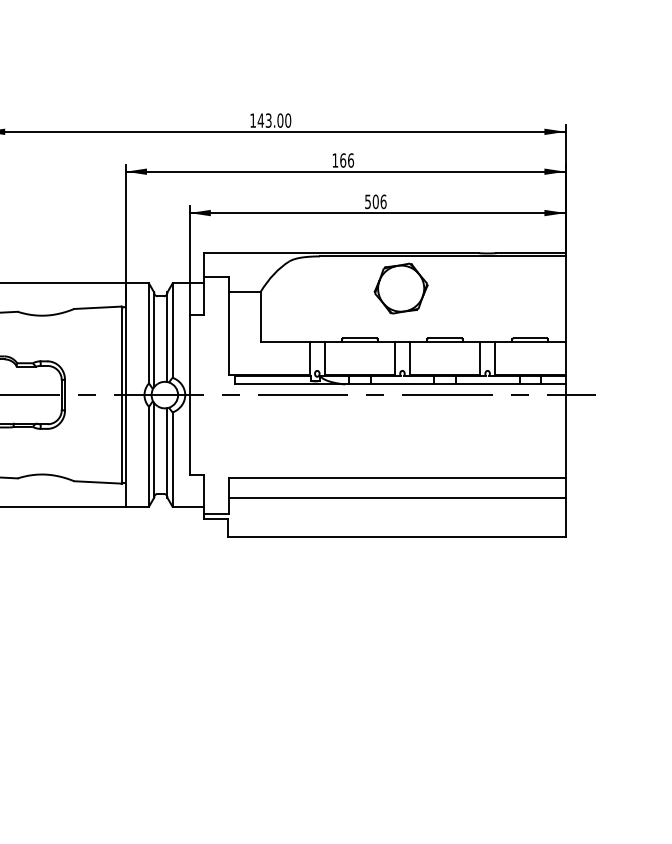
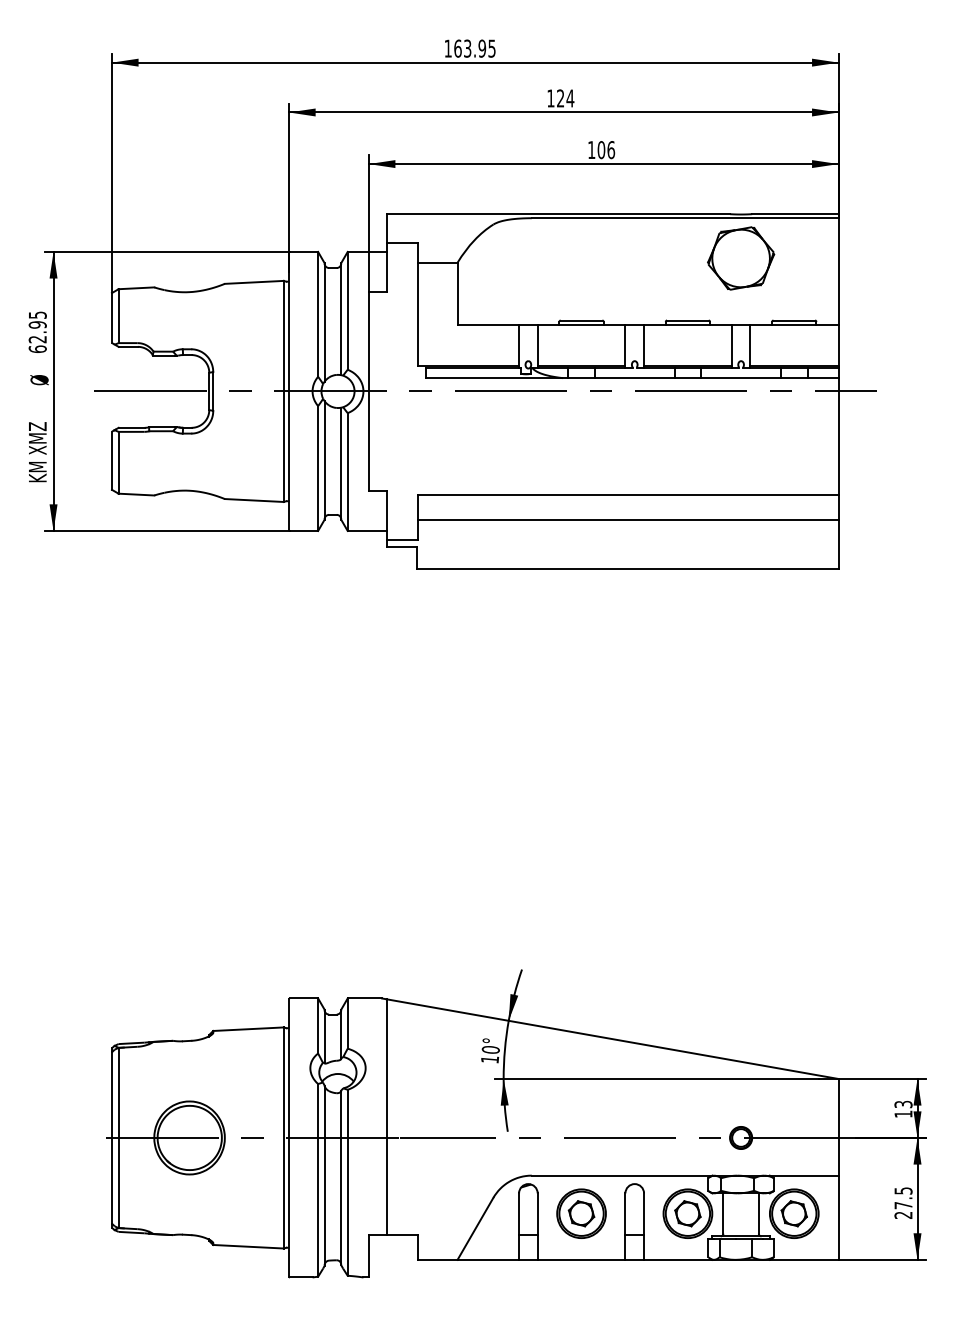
text: (274, 120) -> (474, 48), 143.00 -> 163.95
text: (347, 160) -> (565, 98), 166 -> 124
text: (367, 202) -> (591, 150), 506 -> 106
part: (401, 288) -> (741, 258), moved

